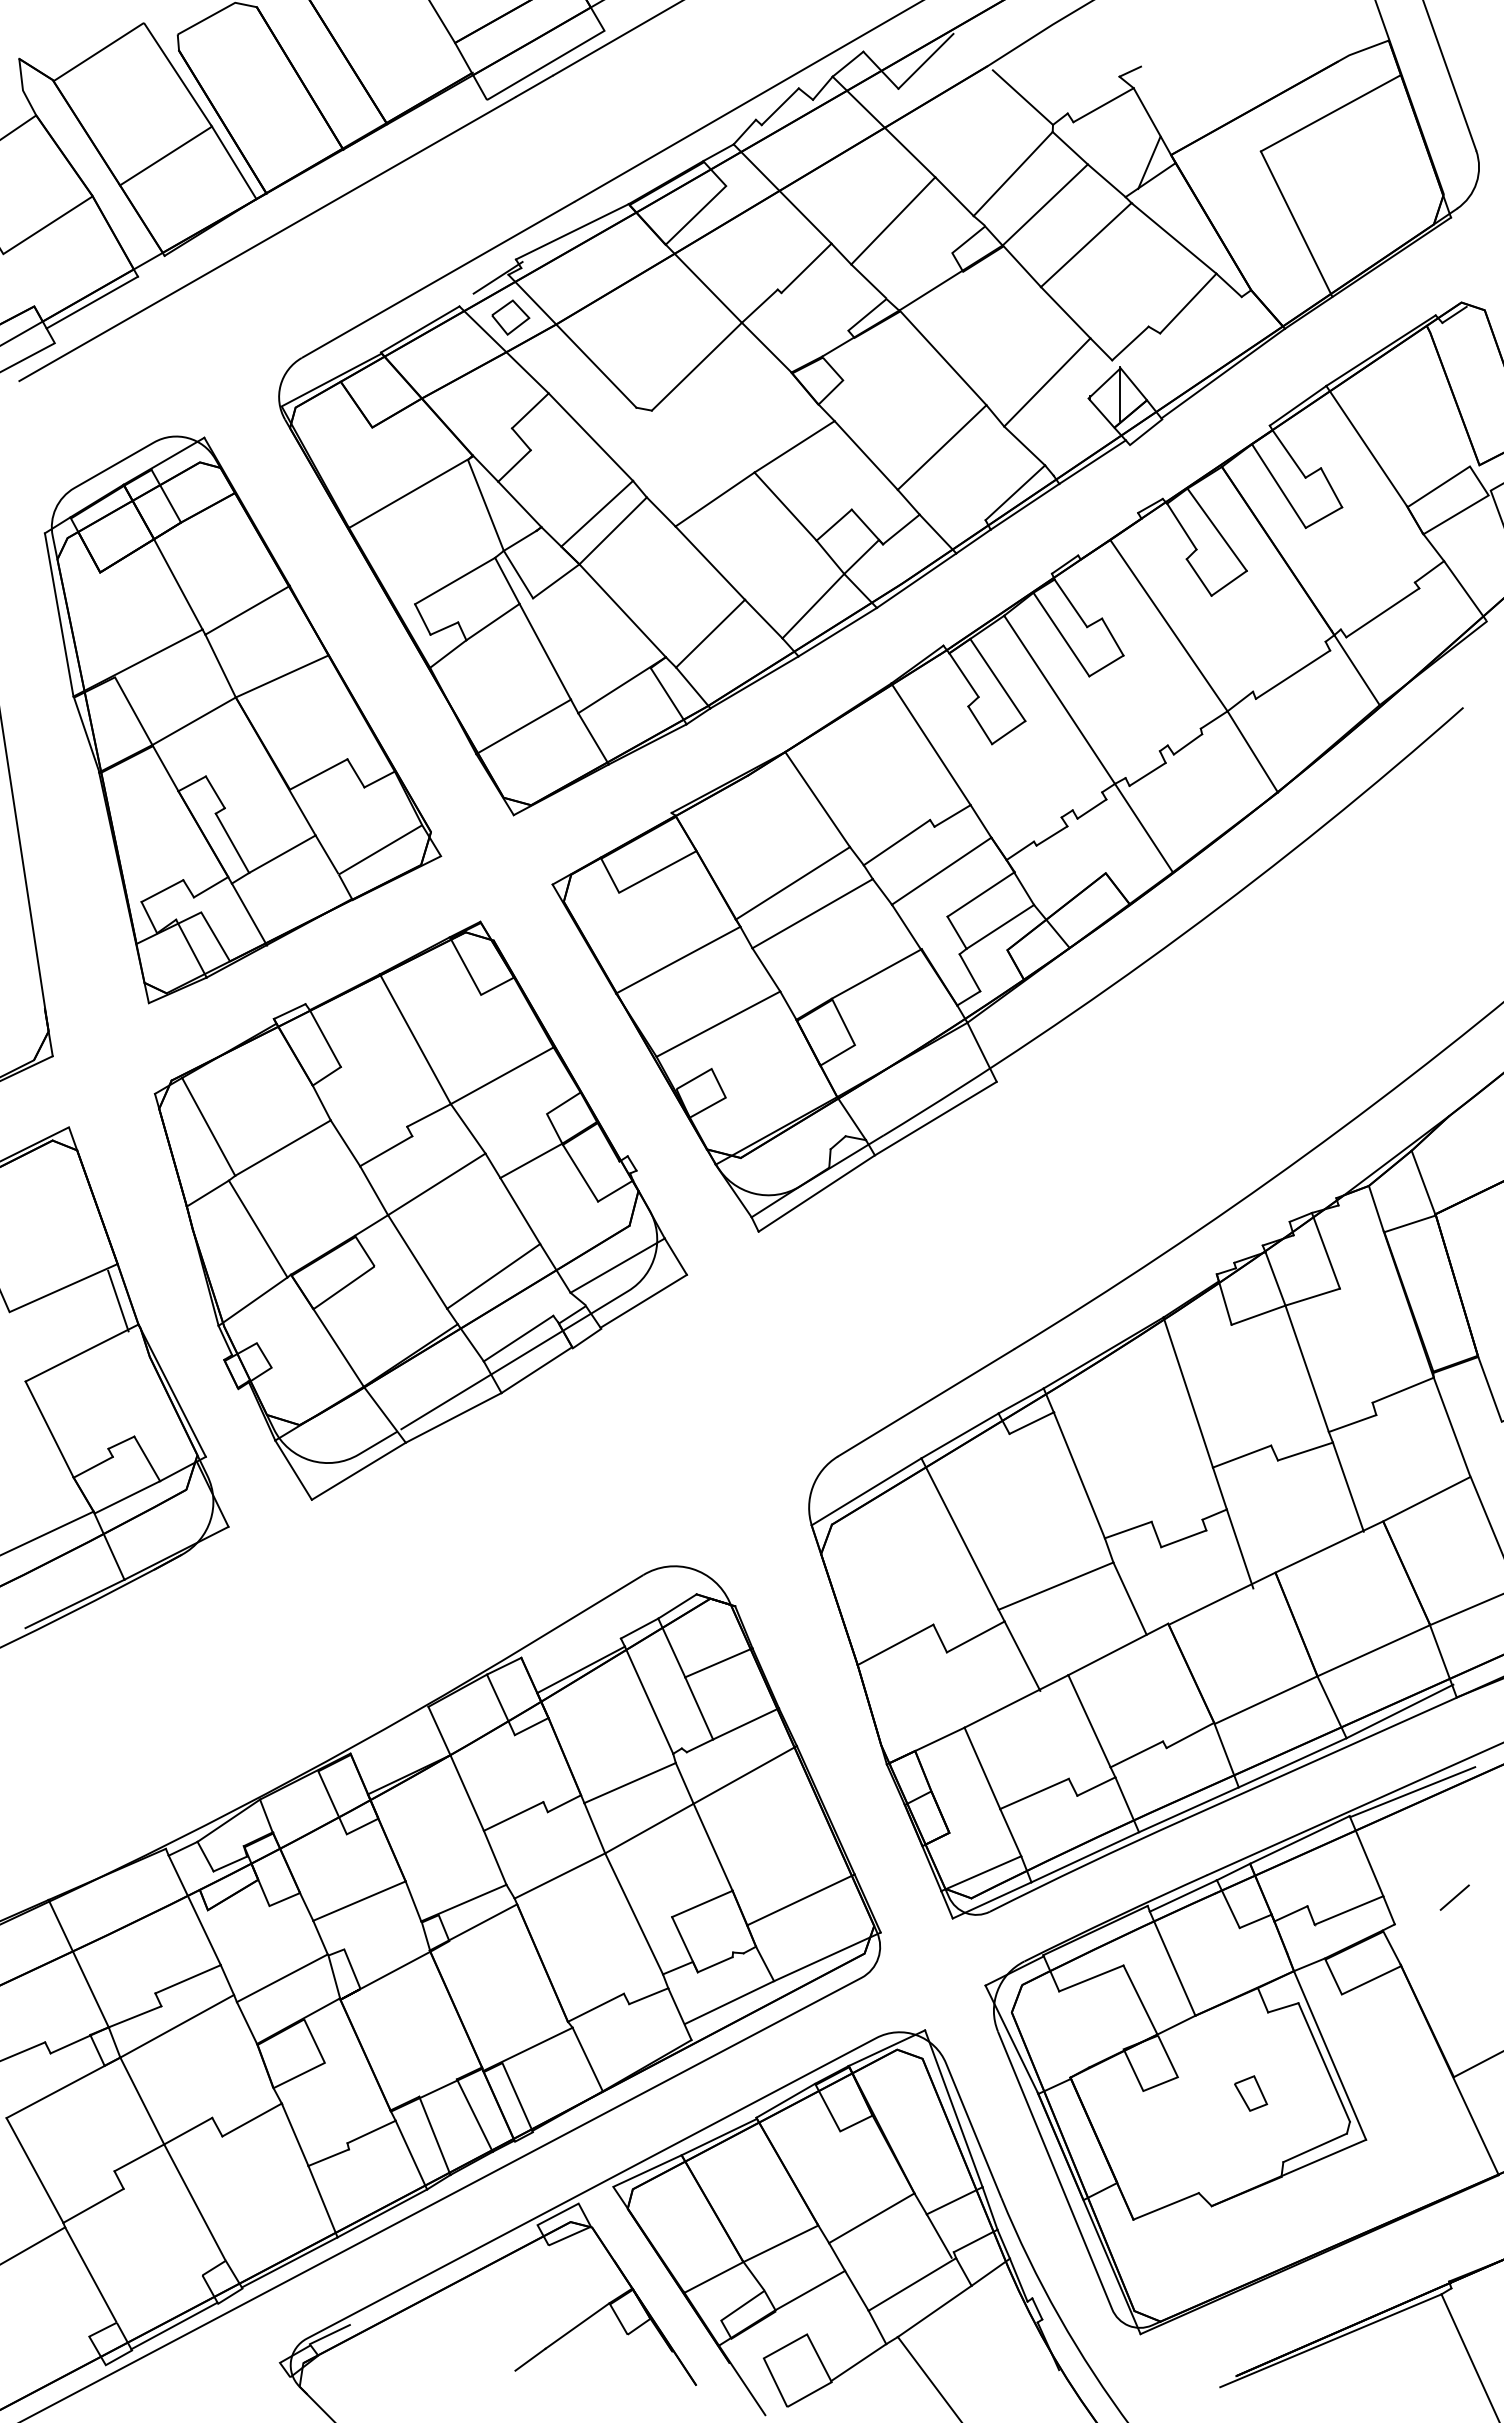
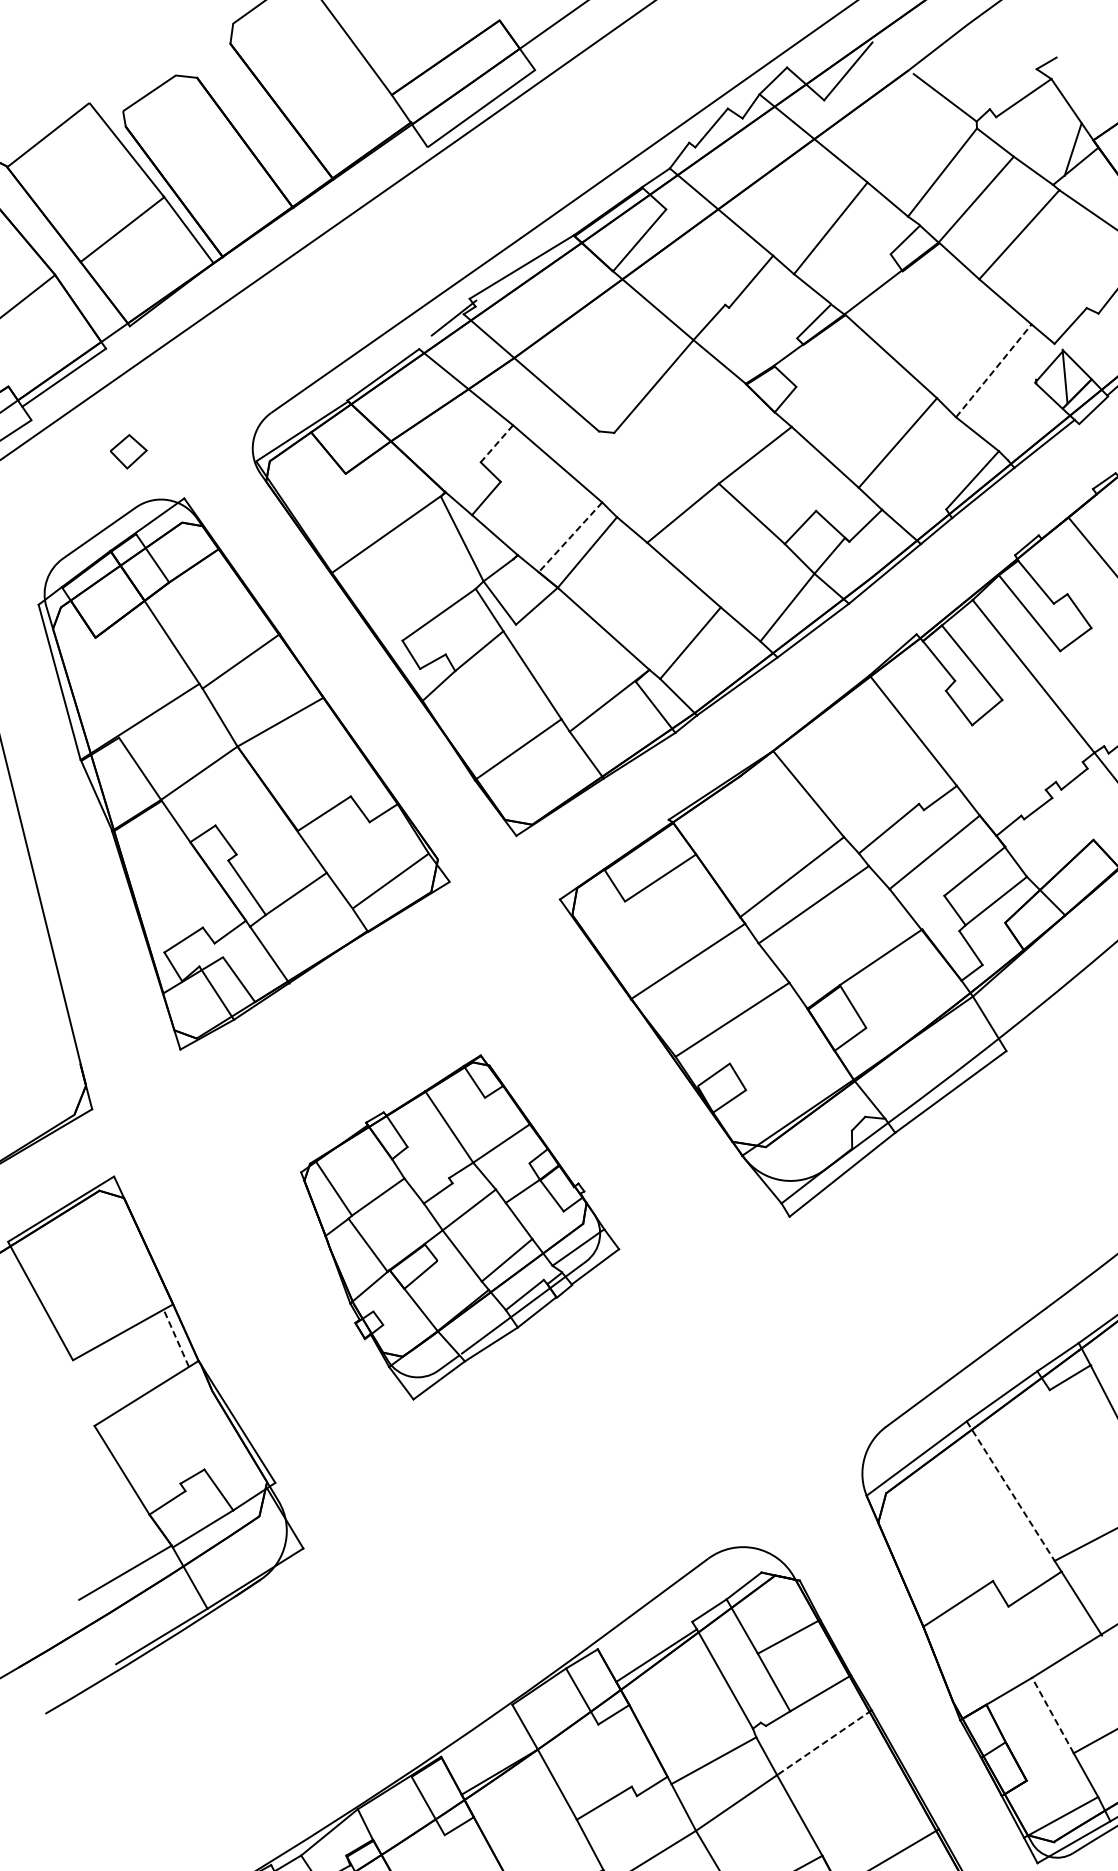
part: (510, 317) -> (128, 451), moved
line: (1047, 382) -> (993, 370), solid -> dashed
line: (530, 411) -> (497, 444), solid -> dashed
line: (597, 513) -> (570, 537), solid -> dashed
part: (420, 1210) -> (461, 1225), size x0.6
line: (118, 1301) -> (177, 1340), solid -> dashed
line: (960, 1534) -> (1011, 1491), solid -> dashed
line: (982, 1767) -> (1052, 1714), solid -> dashed
line: (744, 1775) -> (823, 1743), solid -> dashed

